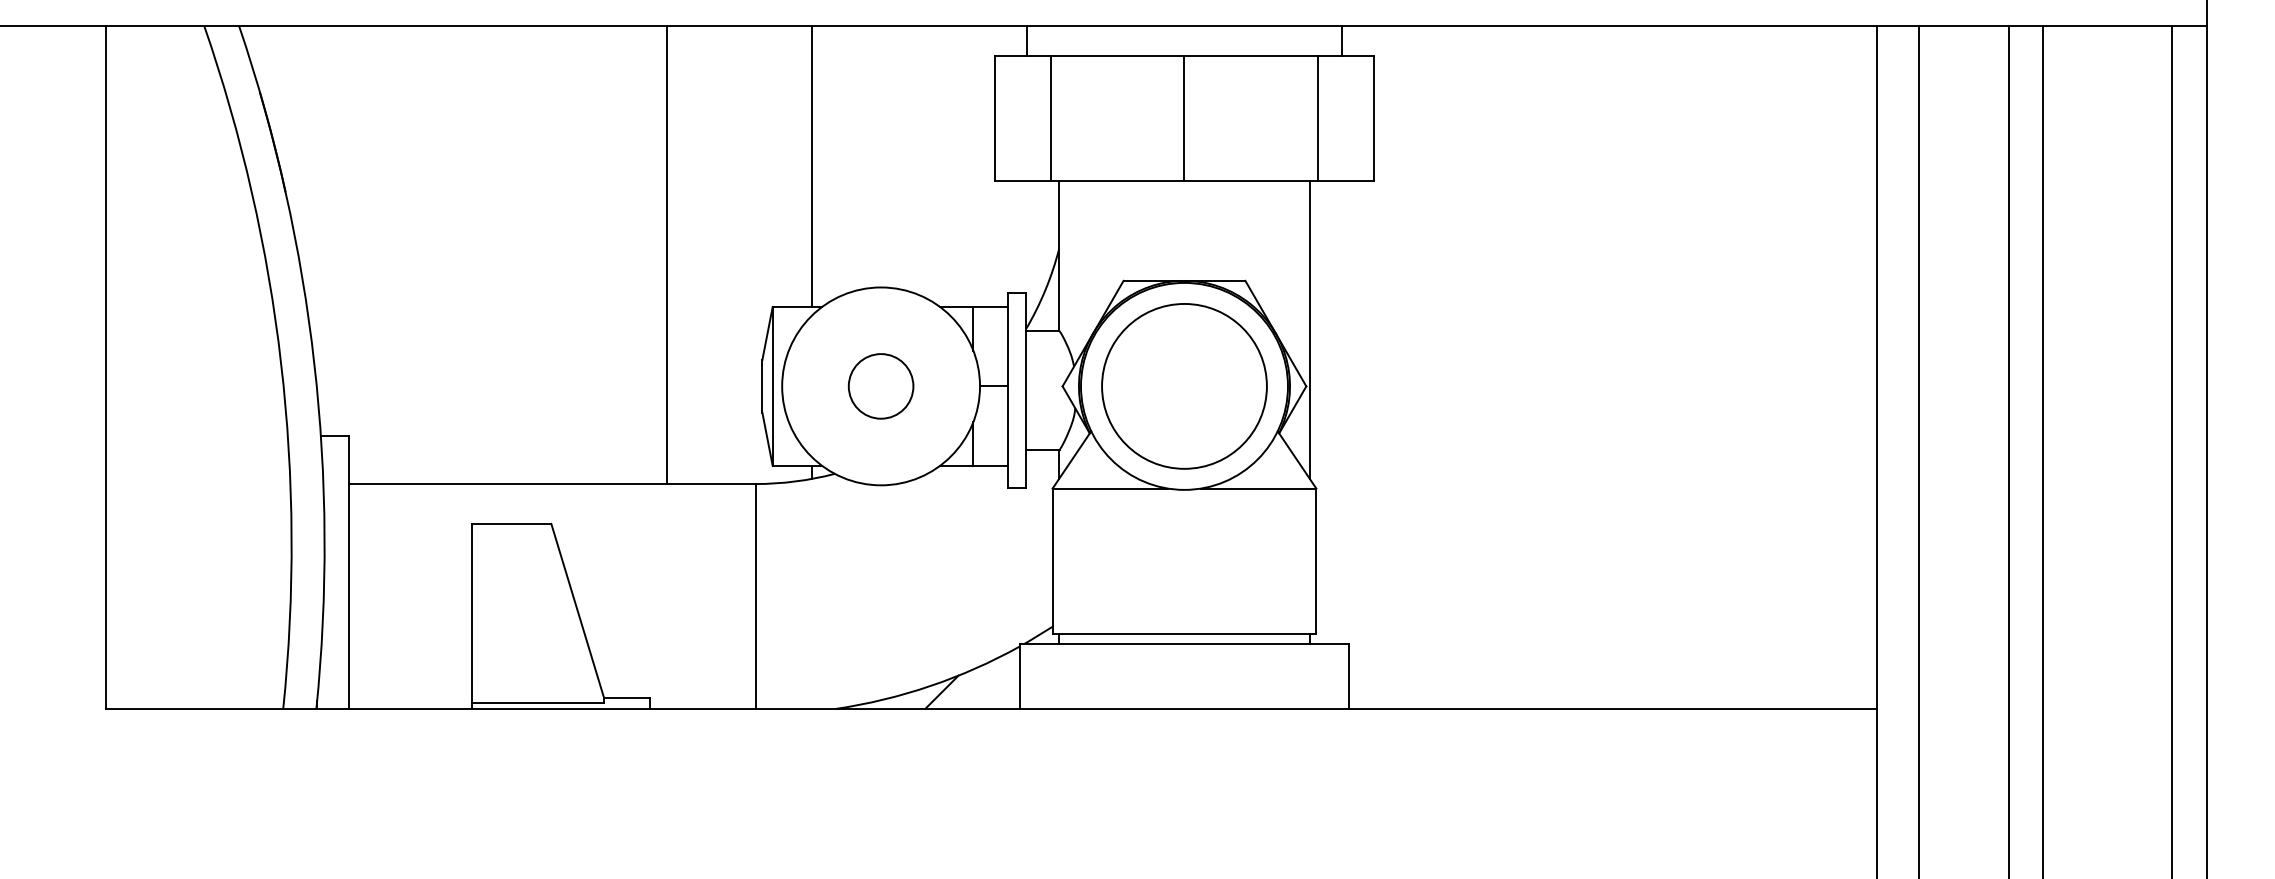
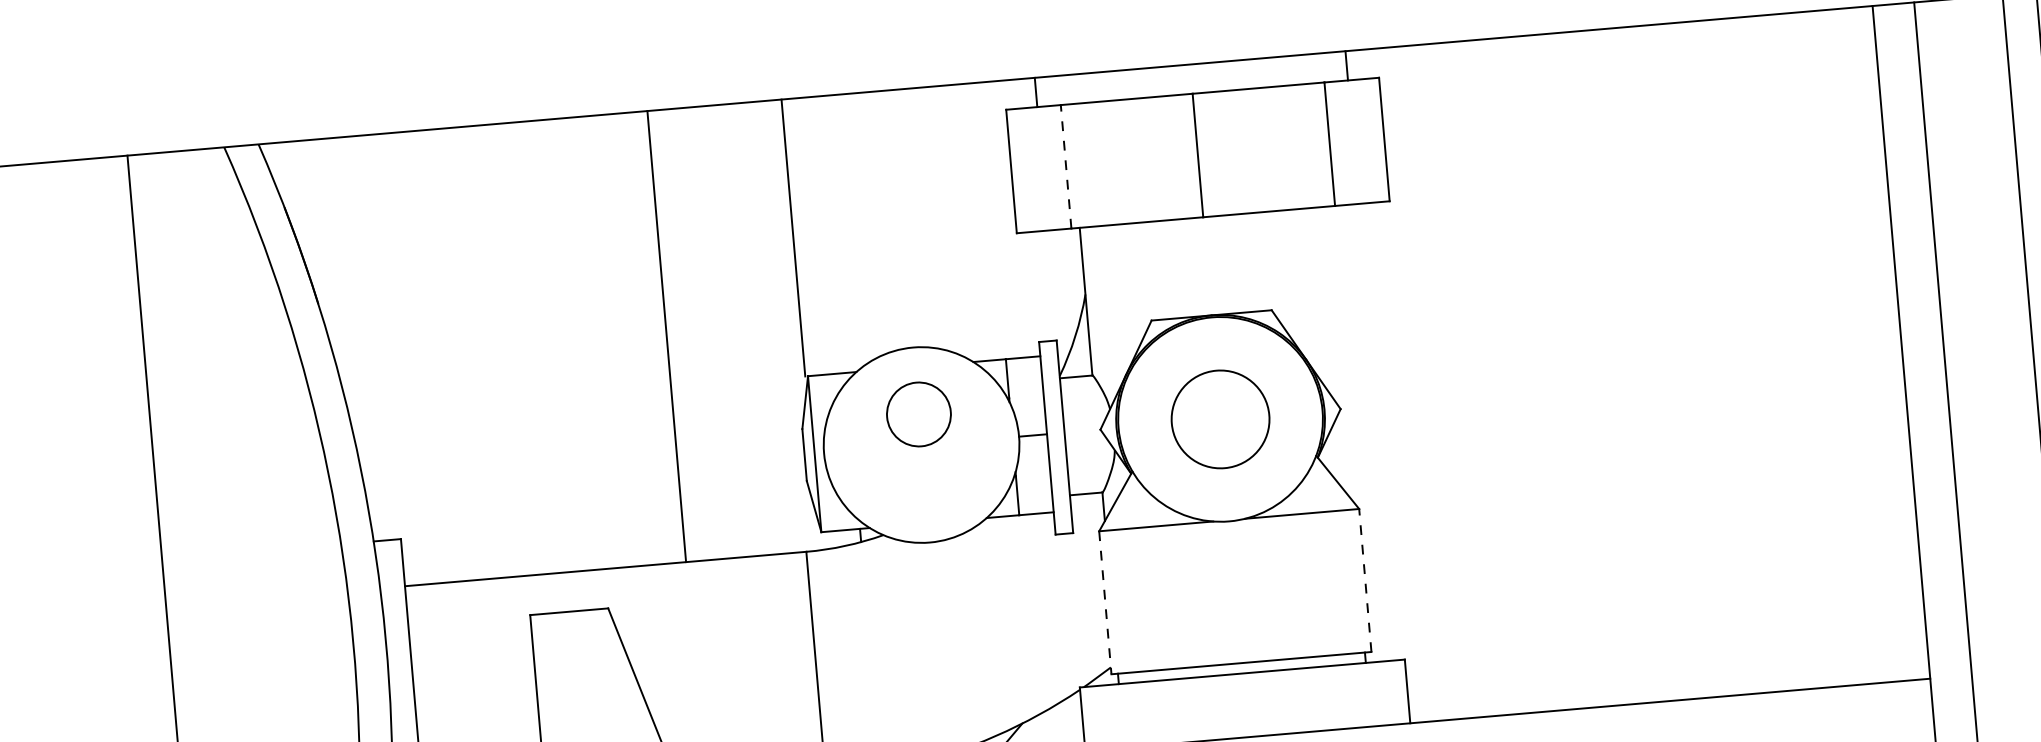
line: (1050, 118) -> (1065, 166), solid -> dashed
line: (811, 166) -> (793, 237), moved
line: (666, 255) -> (666, 336), moved
line: (1309, 329) -> (1338, 352), removed
circle: (880, 386) -> (918, 414), moved
circle: (1184, 386) -> (1220, 419), size x0.6
line: (1052, 561) -> (1105, 603), solid -> dashed
line: (1316, 561) -> (1365, 580), solid -> dashed

